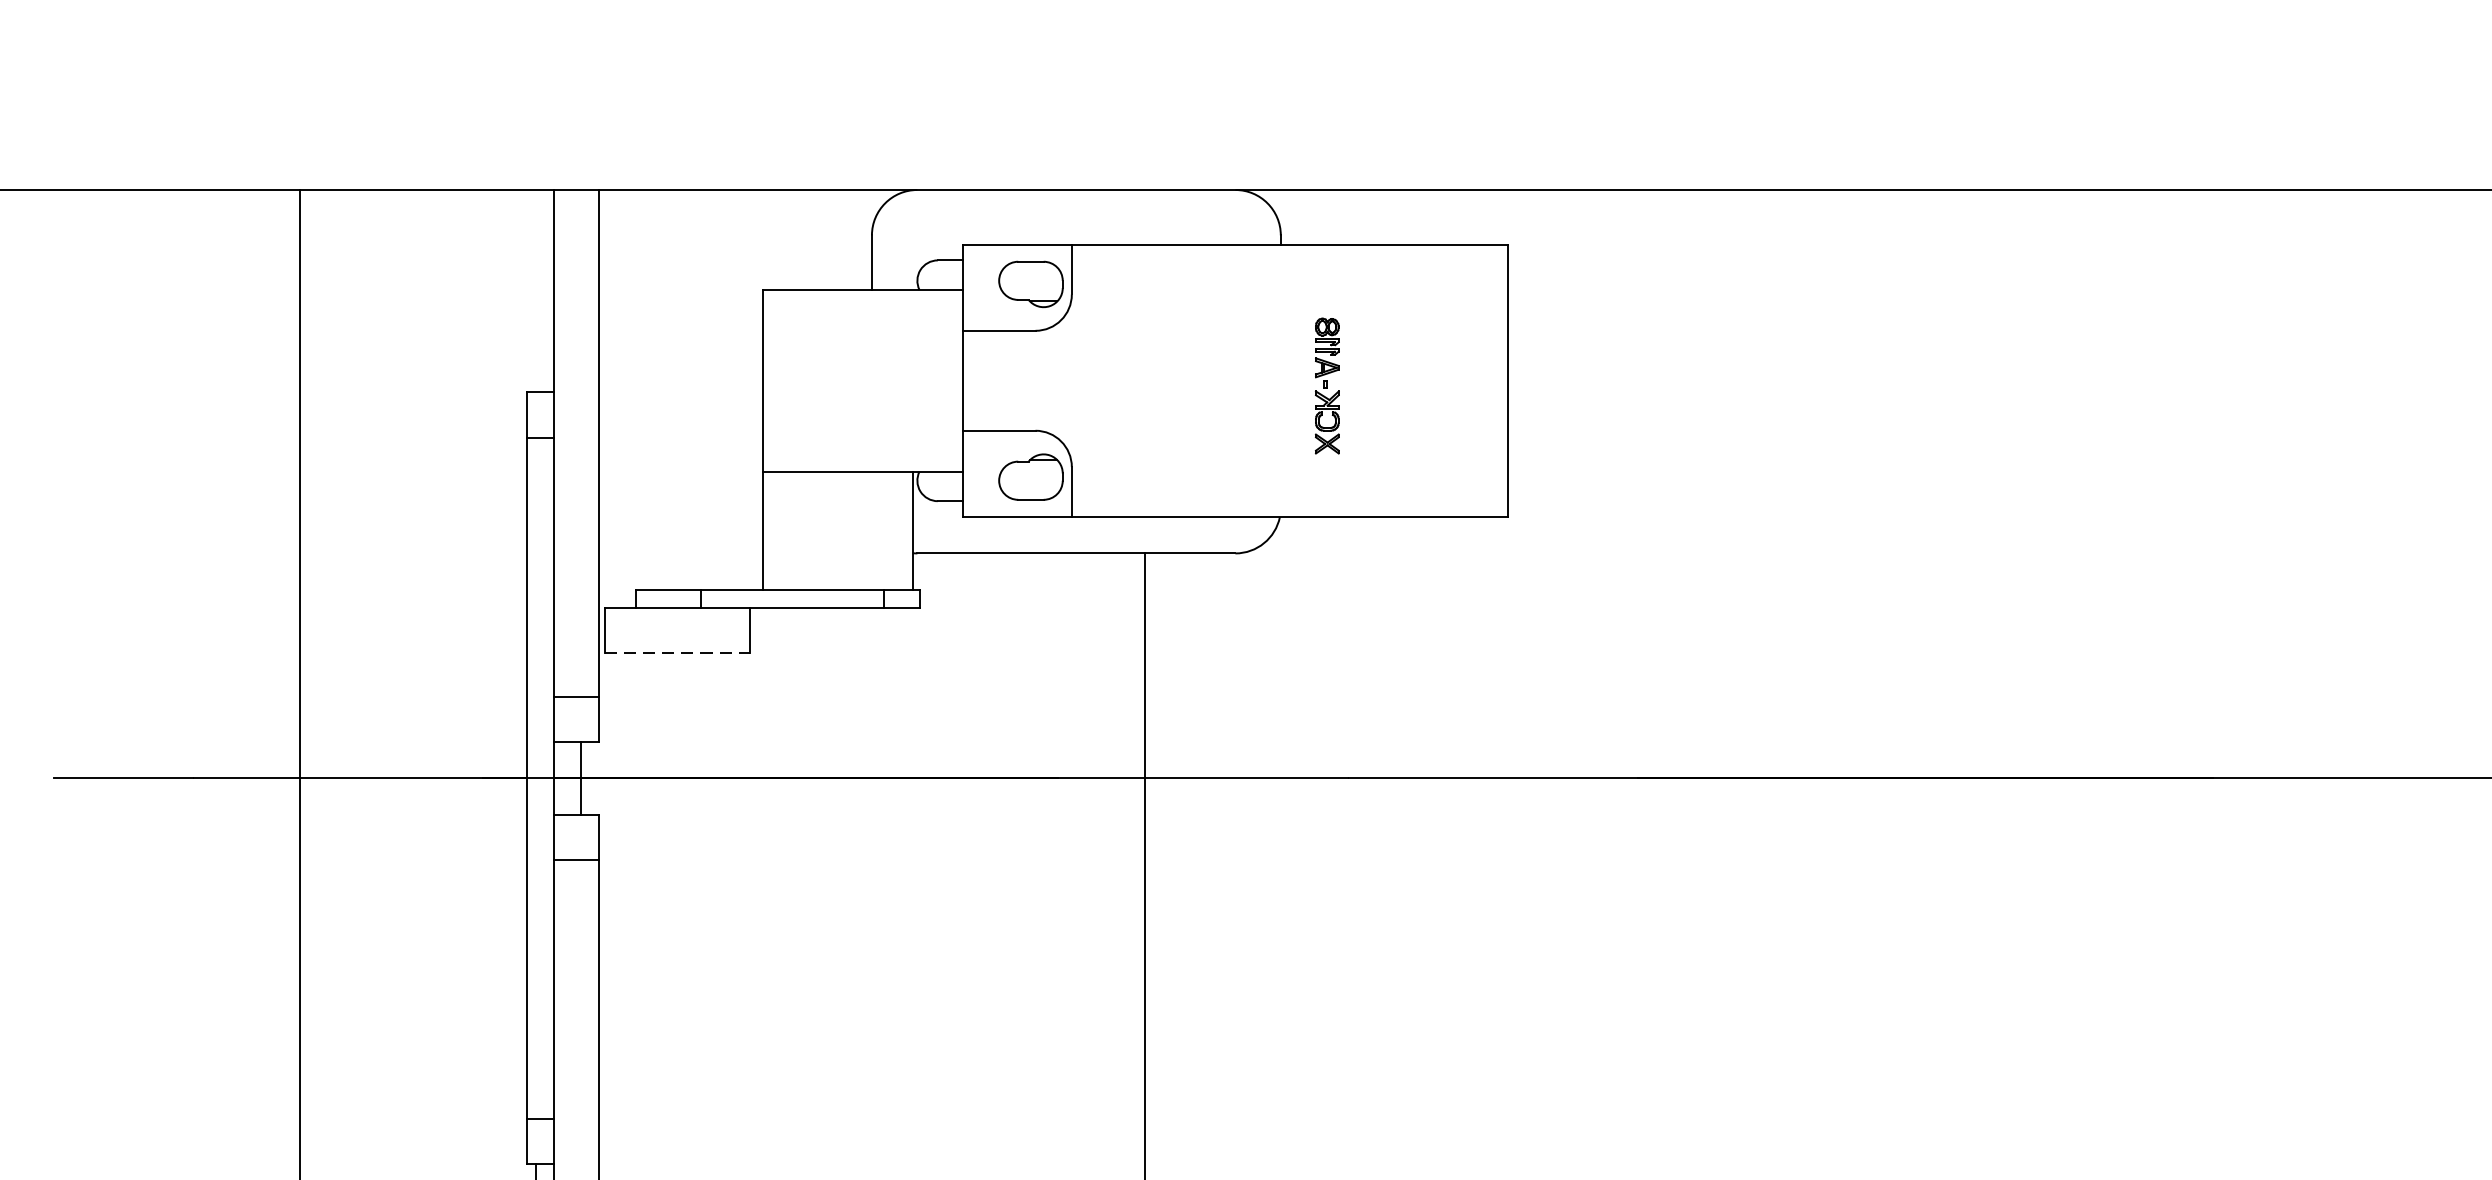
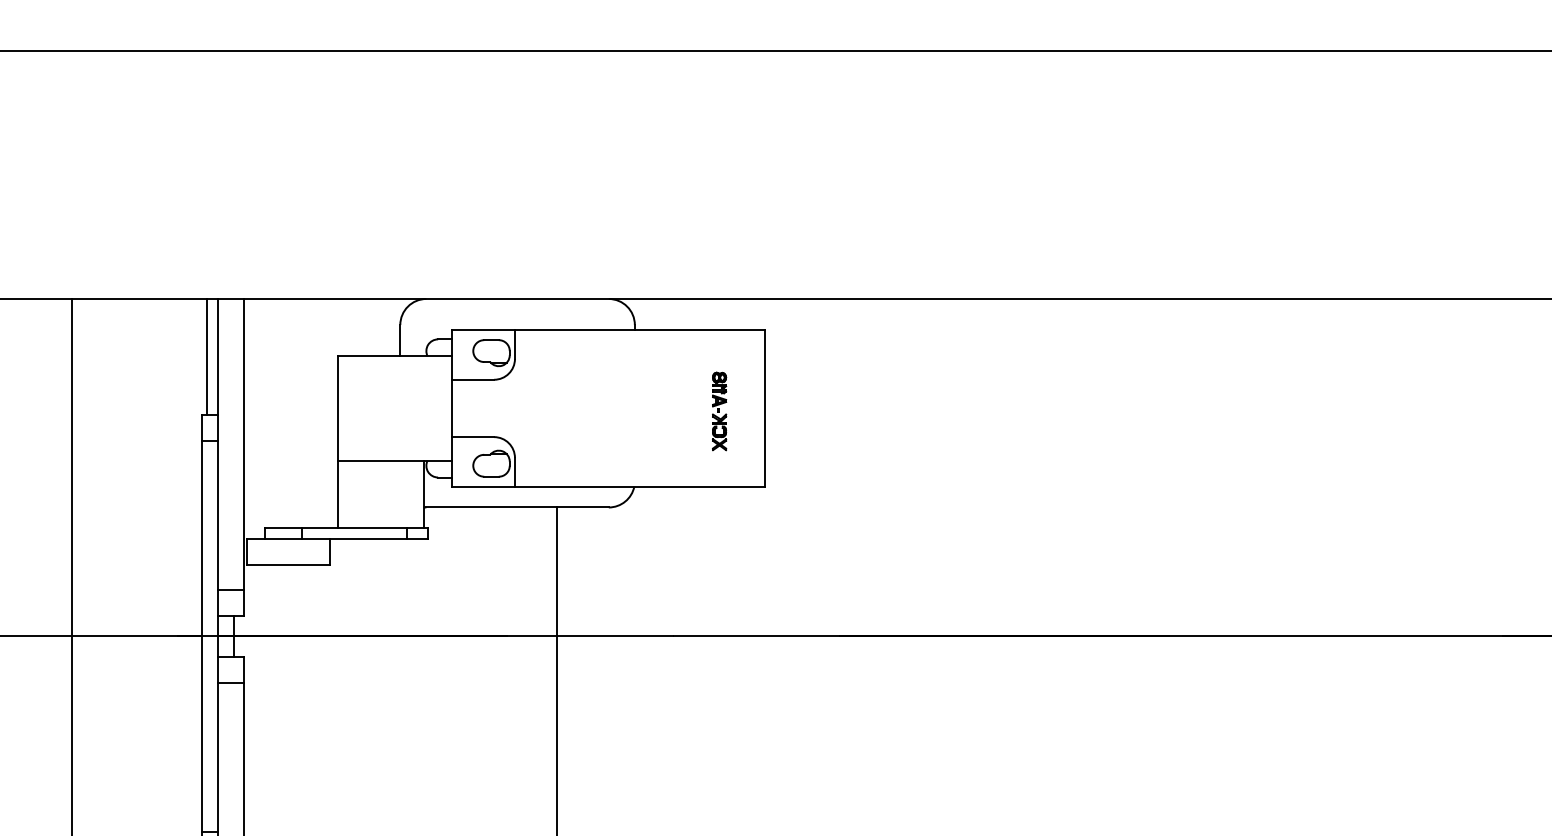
line: (535, 290) -> (207, 356), added
part: (1327, 386) -> (719, 411), moved
line: (677, 652) -> (288, 564), dashed -> solid

